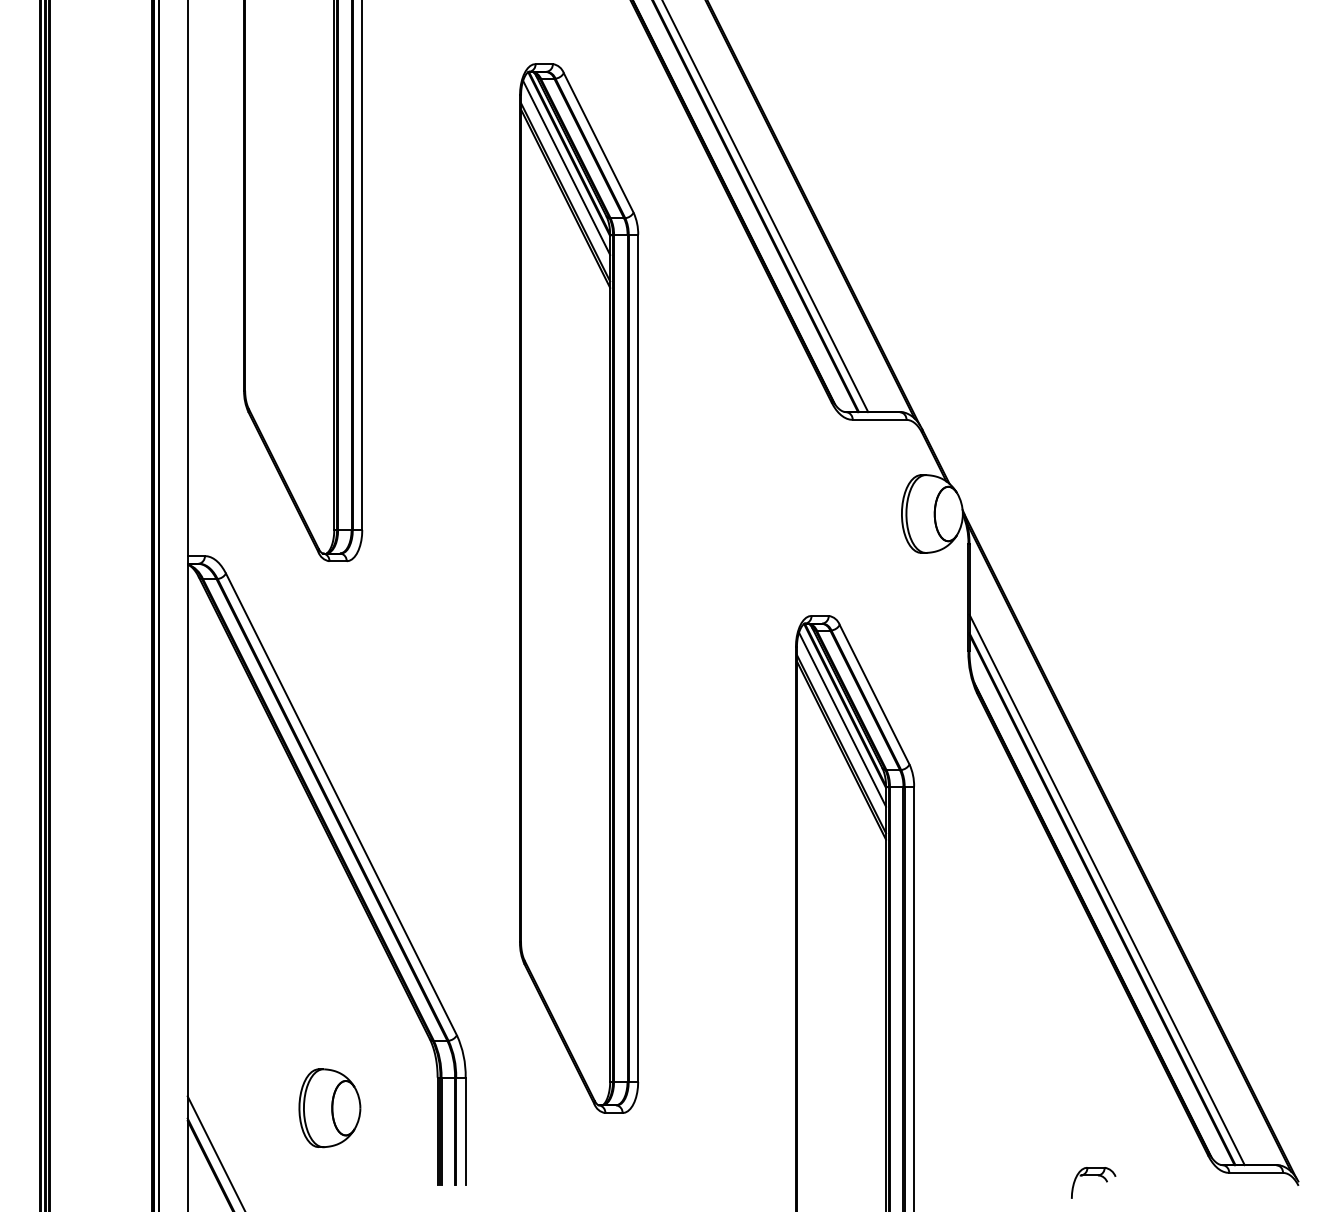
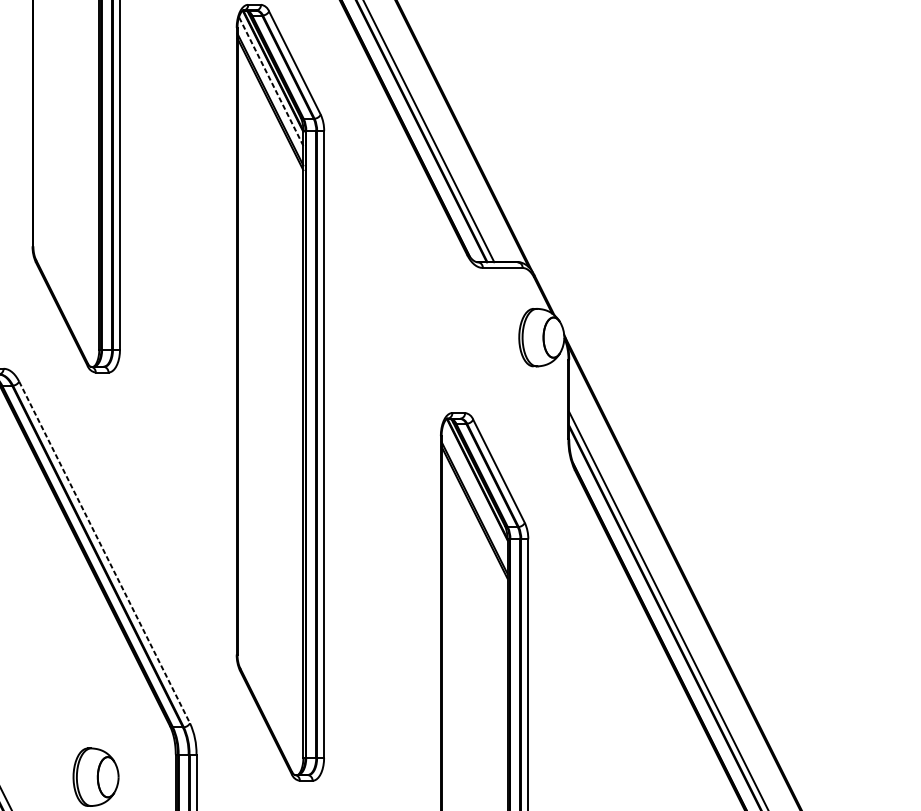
line: (566, 167) -> (271, 81), solid -> dashed
line: (842, 719) -> (475, 489), removed
line: (341, 804) -> (104, 552), solid -> dashed

